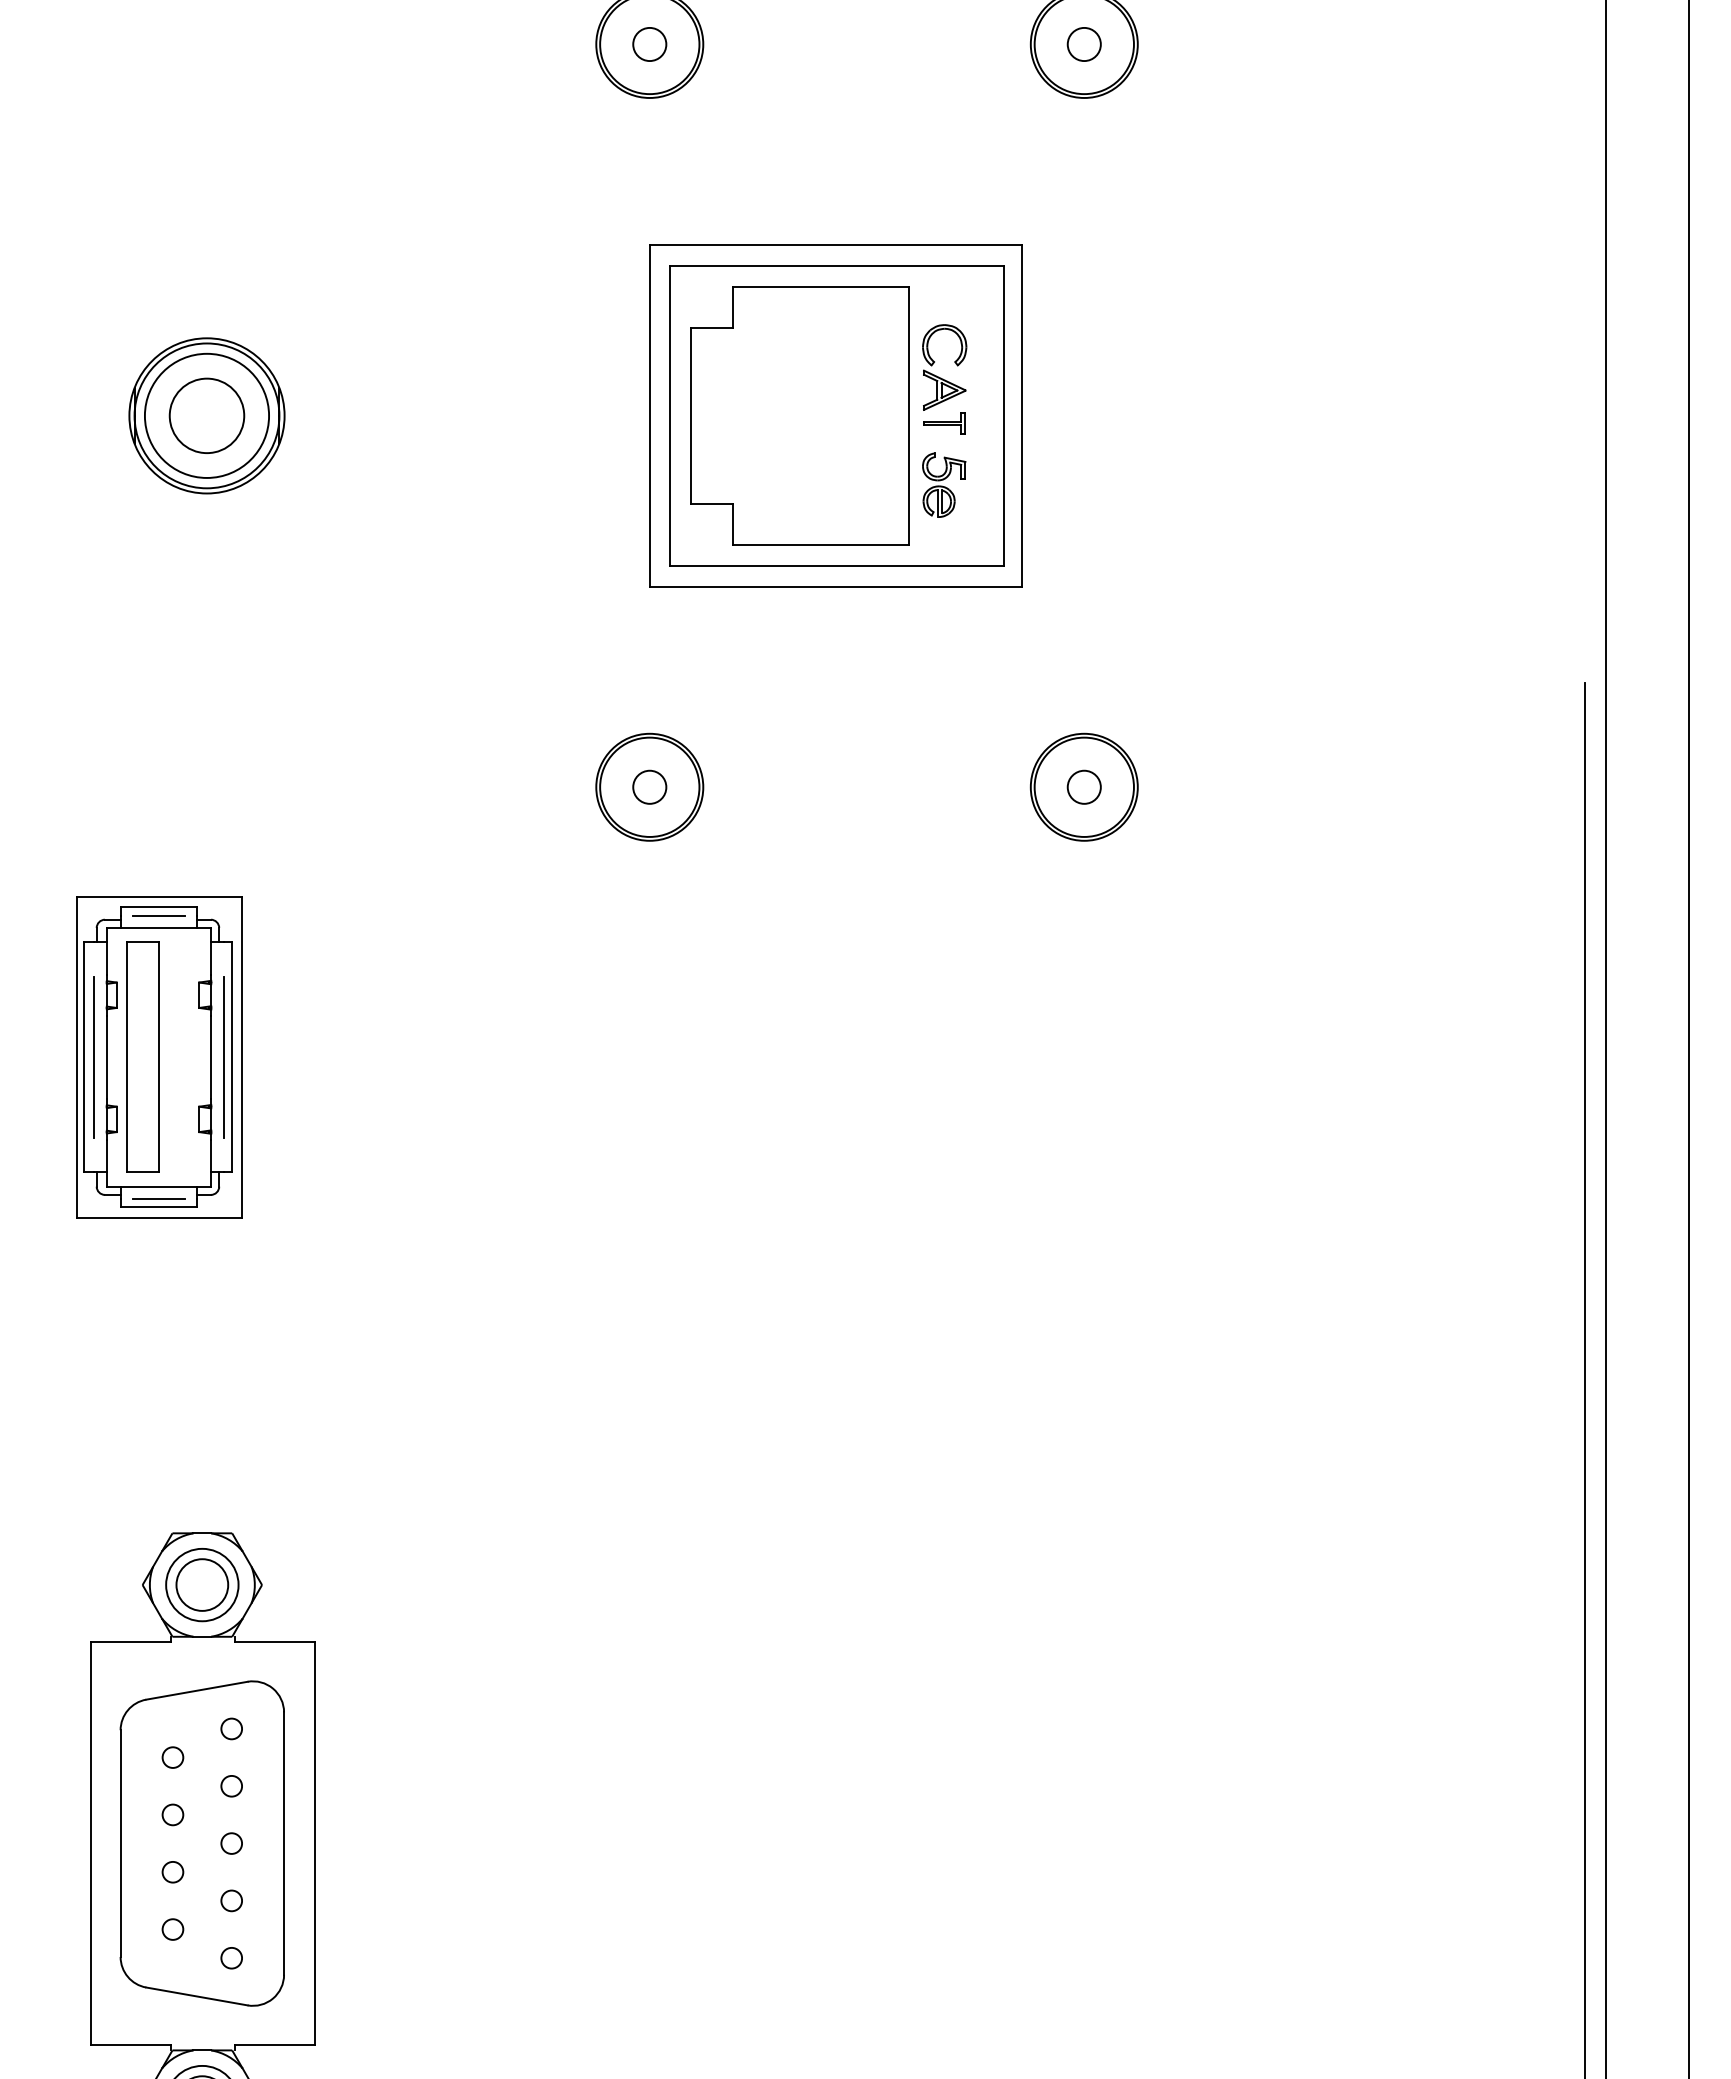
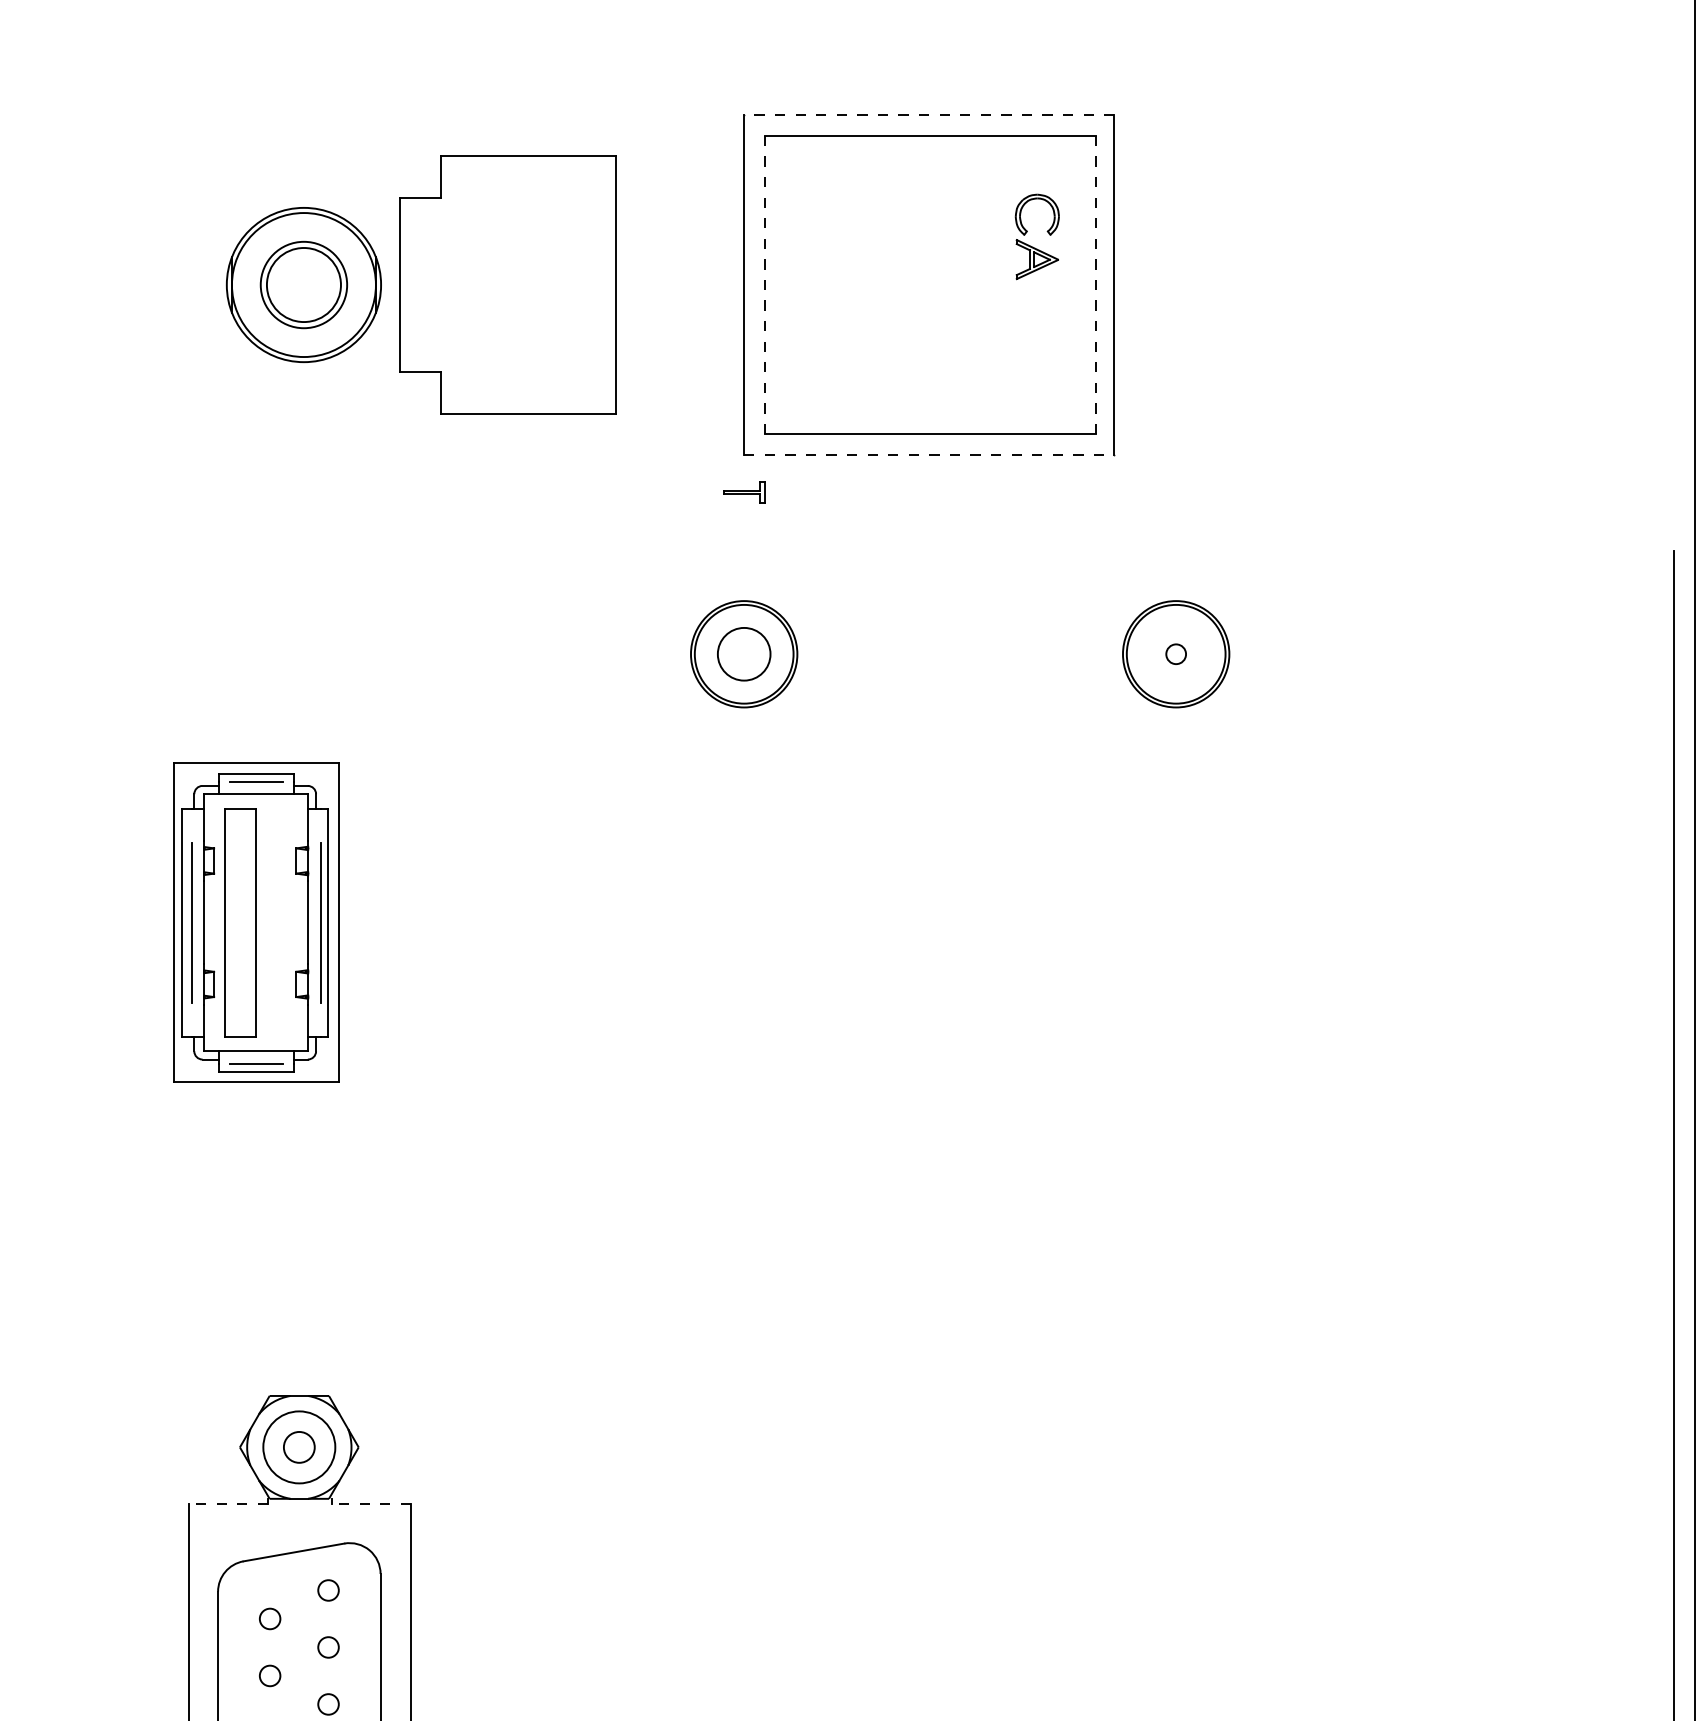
line: (835, 245) -> (928, 115), solid -> dashed
circle: (206, 415) -> (303, 284), size x0.7
part: (799, 415) -> (507, 284), moved
line: (1003, 415) -> (1095, 284), solid -> dashed
line: (670, 416) -> (764, 285), solid -> dashed
part: (944, 423) -> (743, 492), moved
part: (944, 484) -> (1037, 353), removed
line: (836, 586) -> (929, 454), solid -> dashed
circle: (649, 786) -> (743, 653), size x1.6
circle: (1083, 786) -> (1175, 653), size x0.6
circle: (202, 1584) -> (299, 1446), size x0.6
line: (130, 1641) -> (227, 1503), solid -> dashed
line: (274, 1641) -> (371, 1503), solid -> dashed

